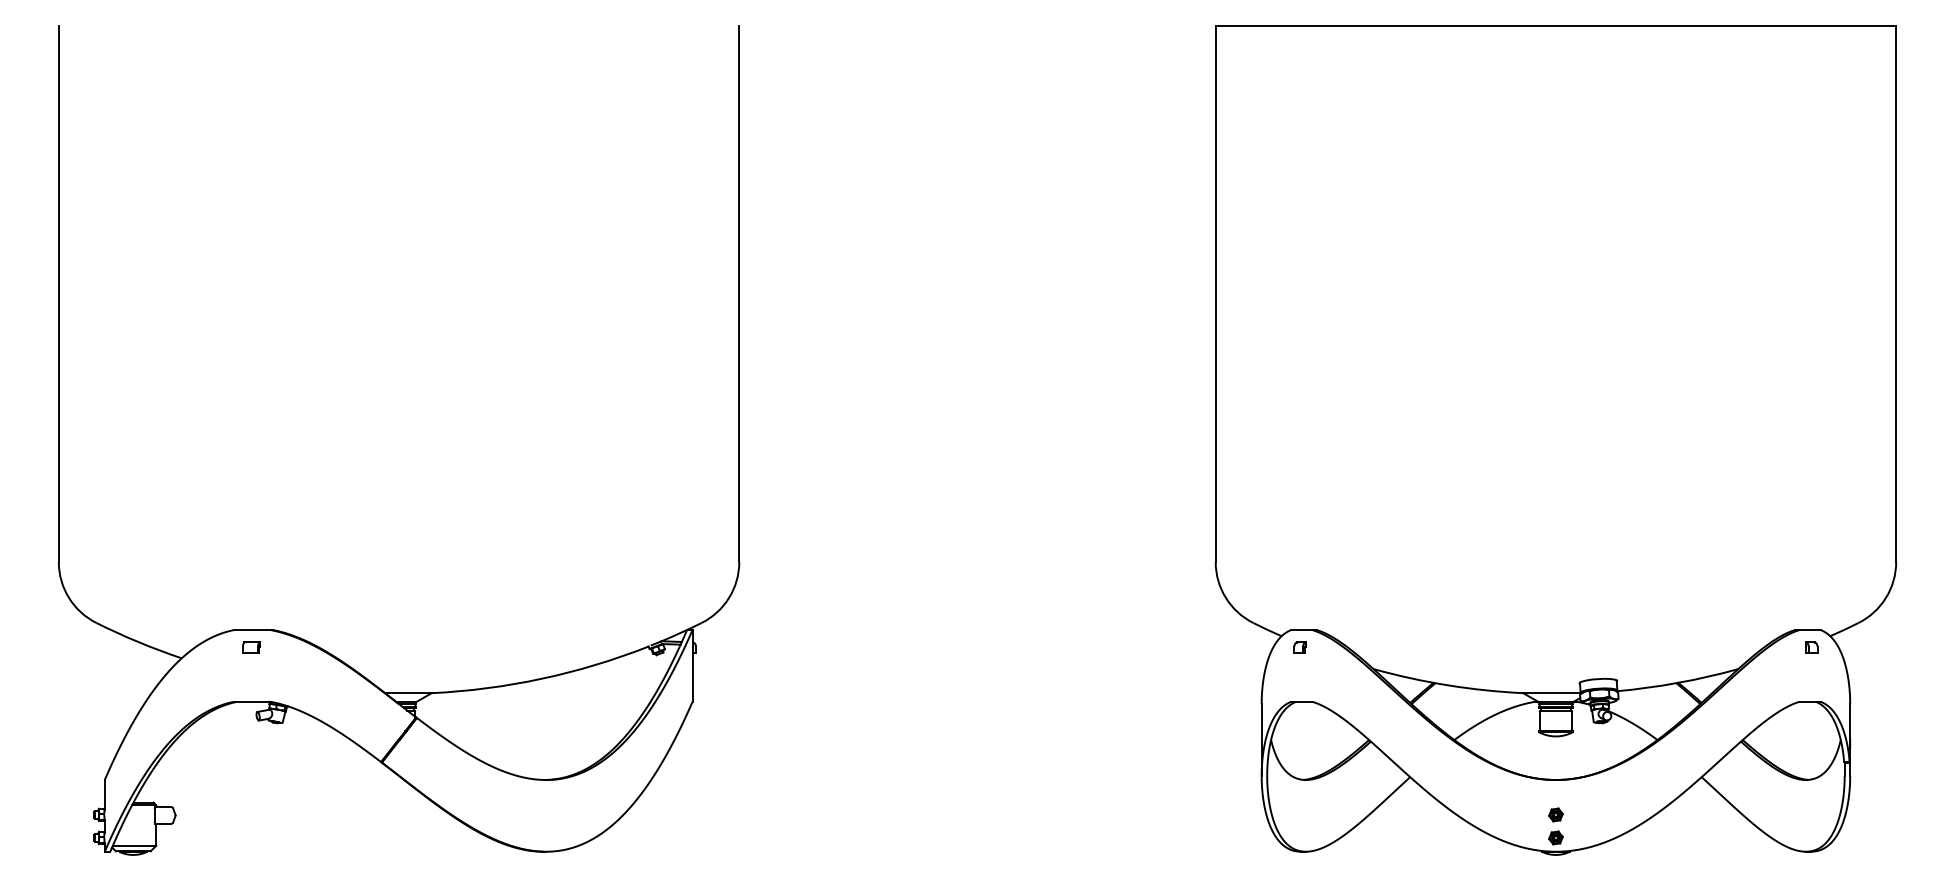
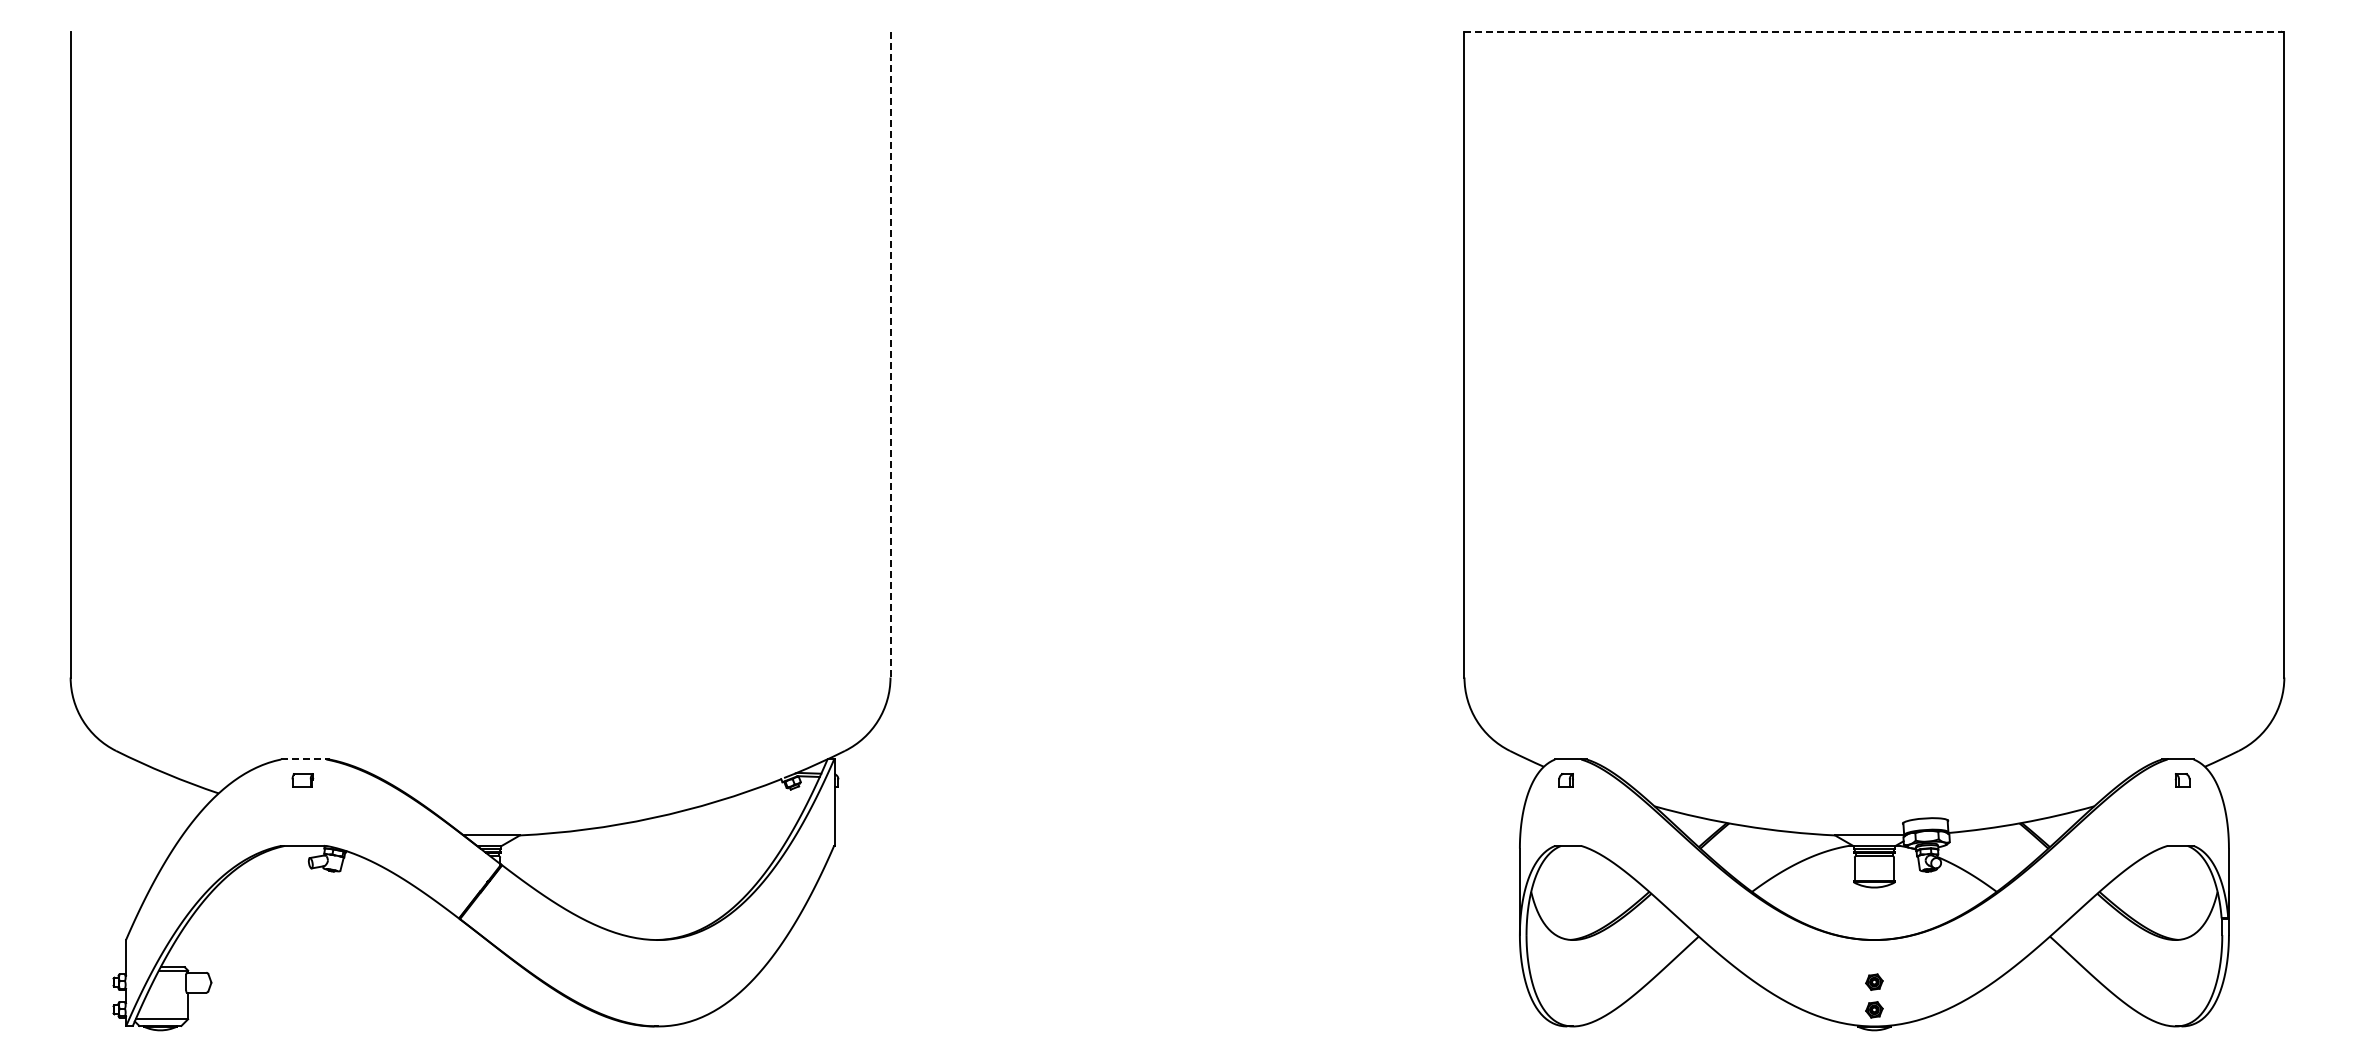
line: (1556, 25) -> (1874, 31), solid -> dashed
line: (739, 294) -> (890, 354), solid -> dashed
line: (252, 630) -> (303, 759), solid -> dashed

